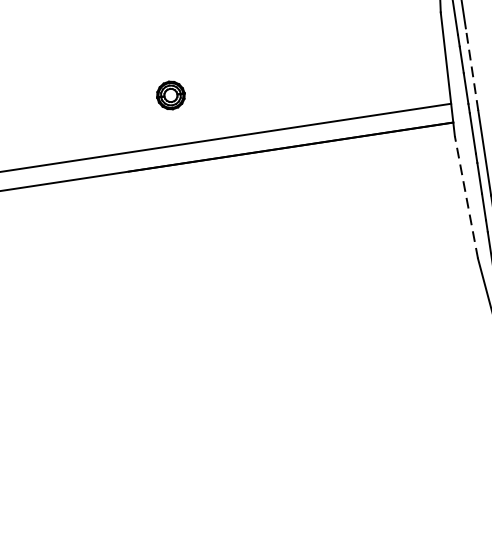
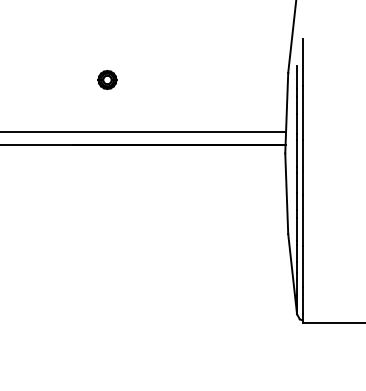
line: (471, 69) -> (302, 112), dashed -> solid
part: (170, 94) -> (107, 79), moved
line: (465, 196) -> (286, 193), dashed -> solid

